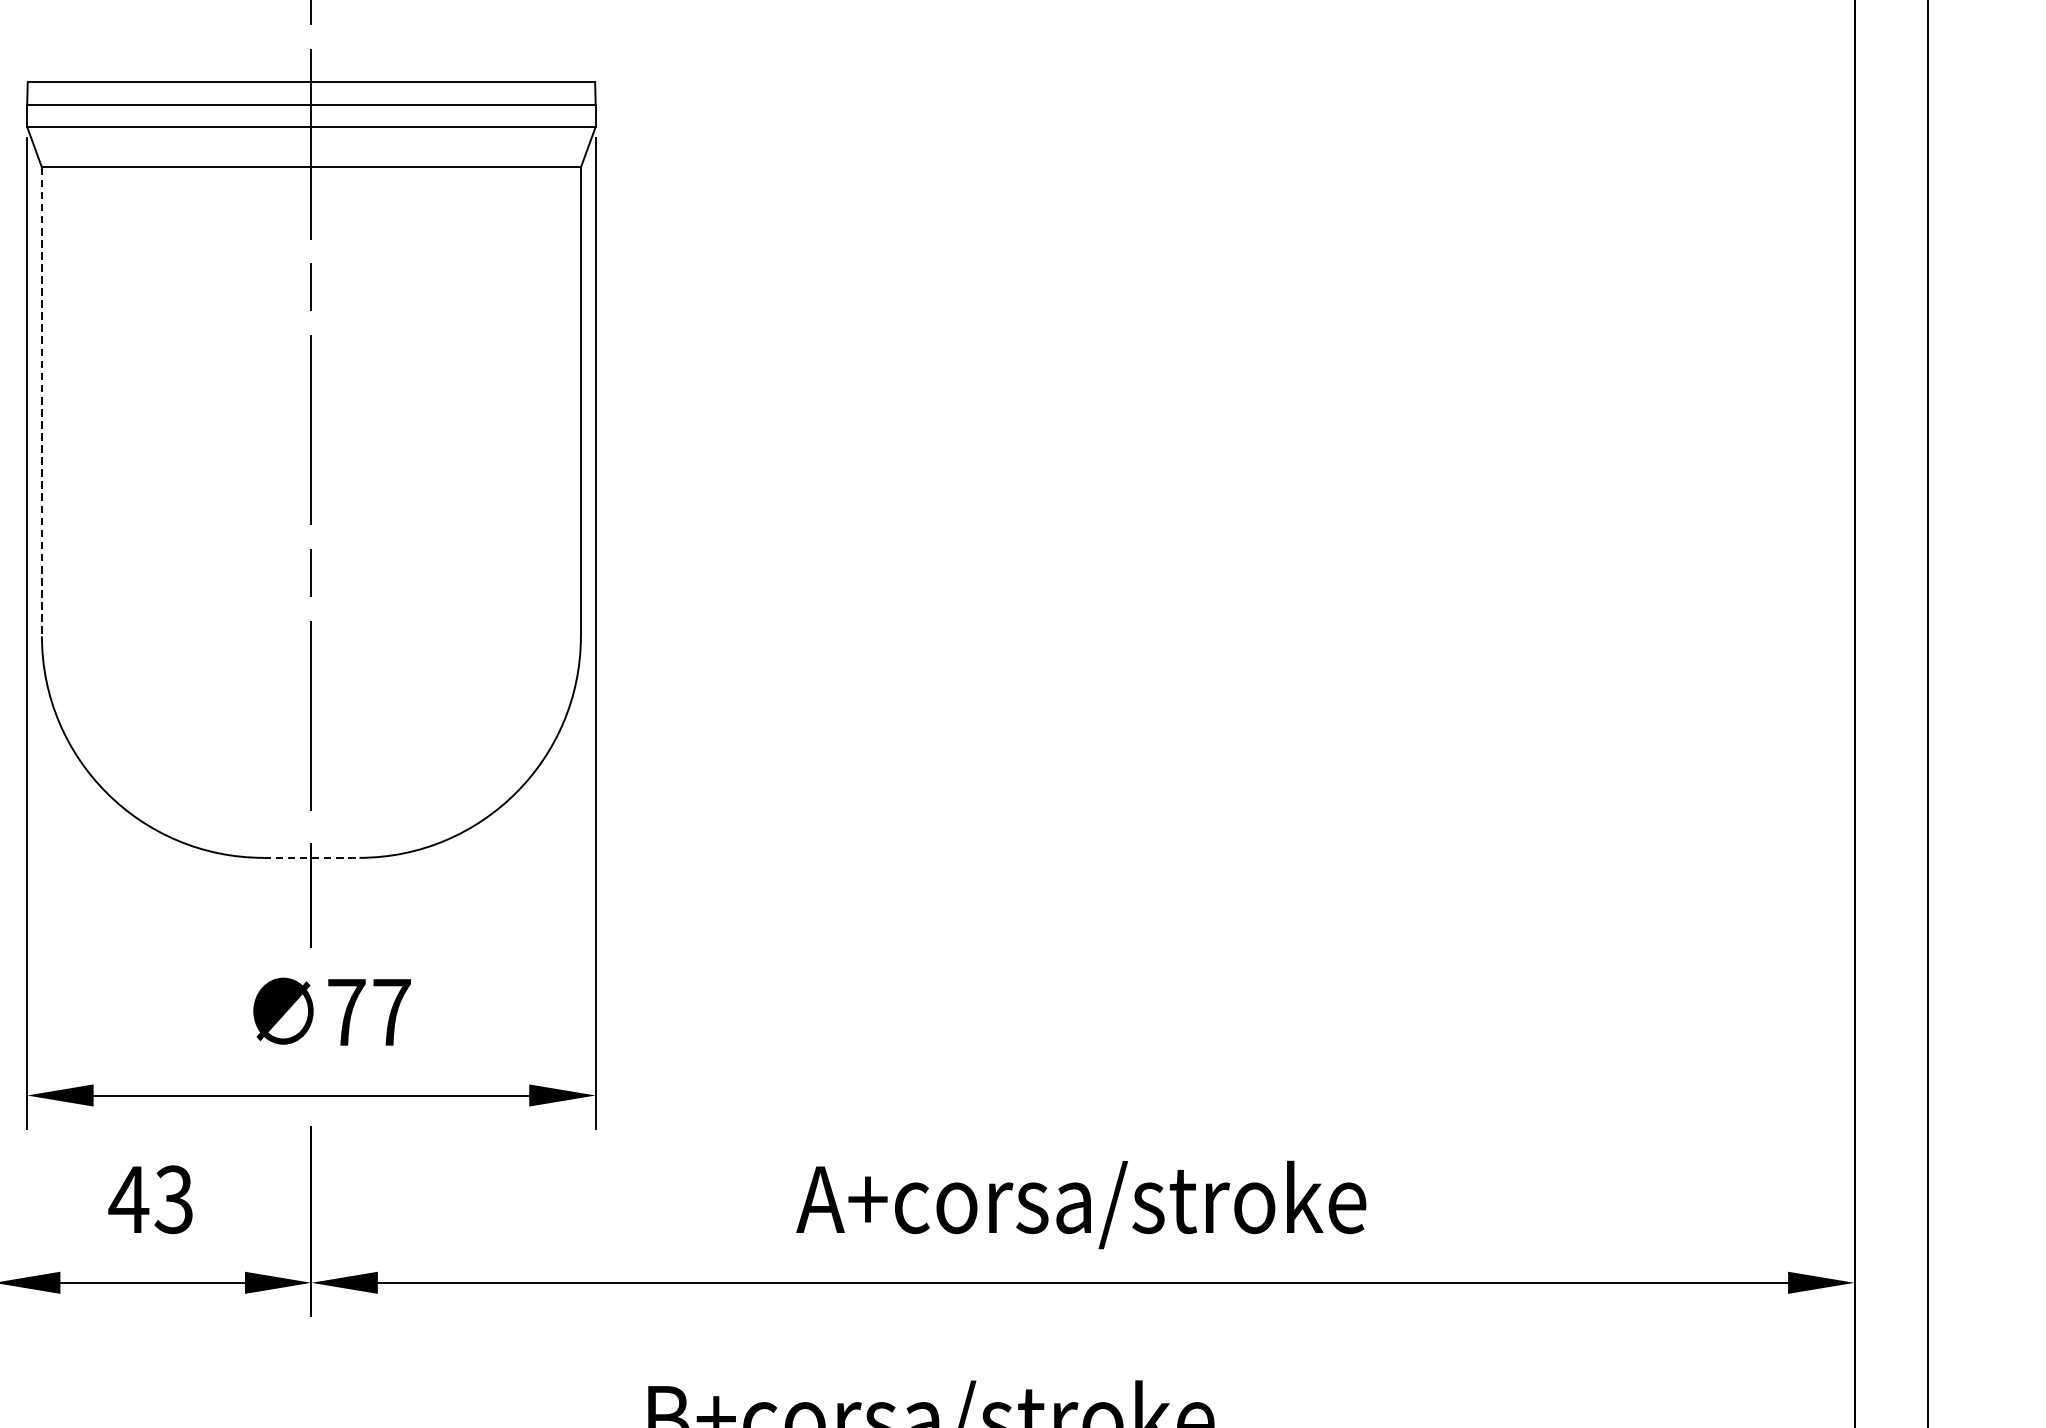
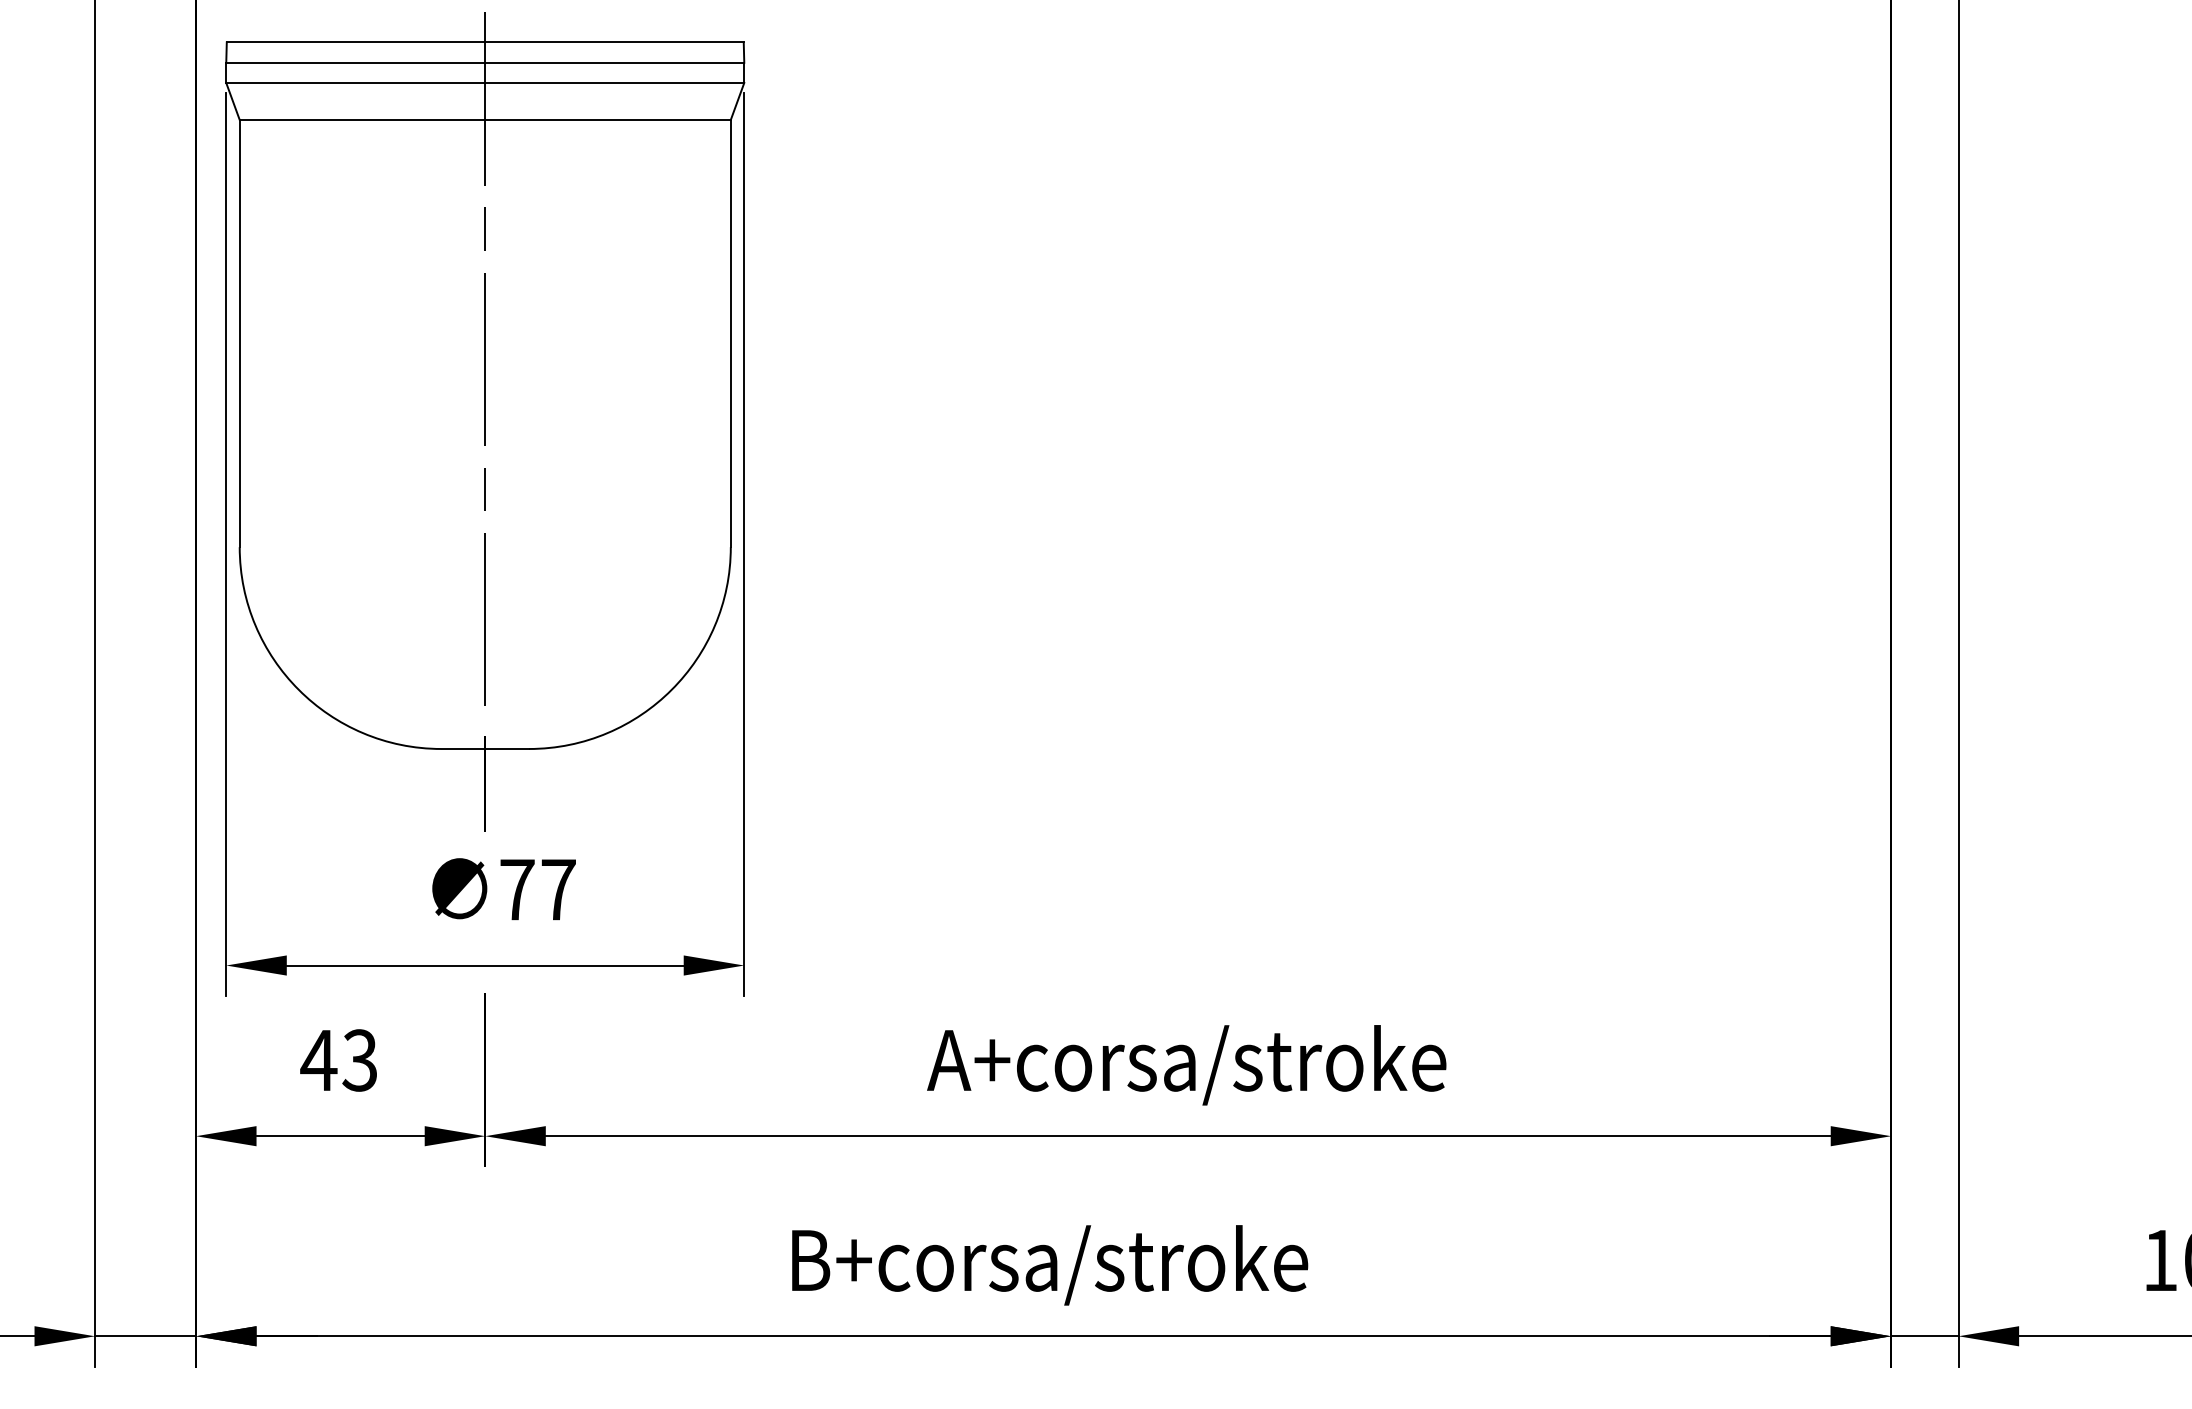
line: (41, 401) -> (239, 333), dashed -> solid
line: (311, 858) -> (485, 749), dashed -> solid

